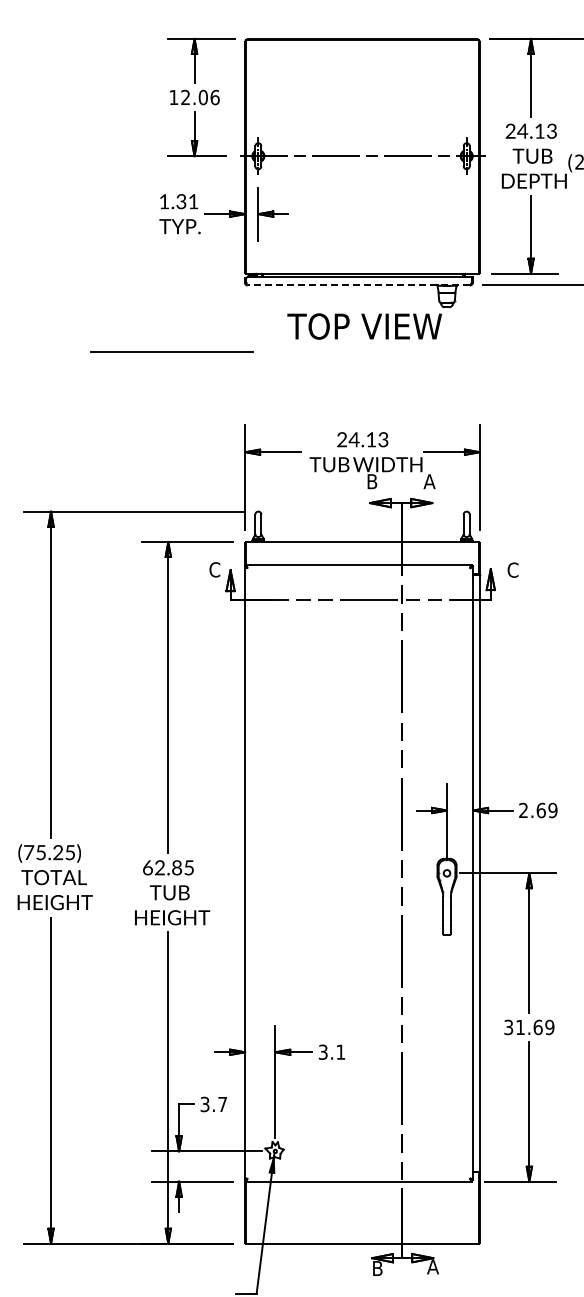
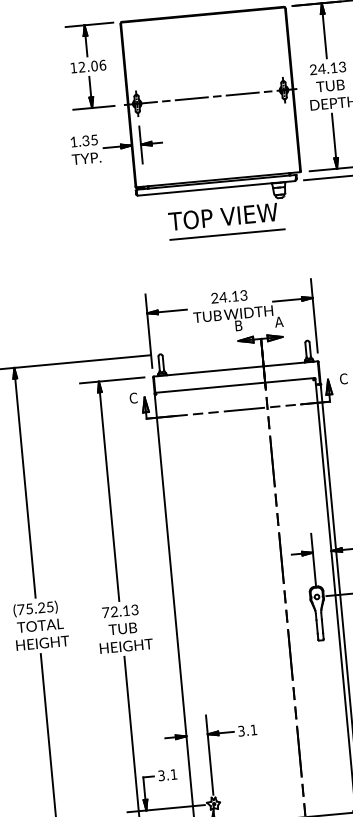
text: (193, 201) -> (94, 139), 1.31 -> 1.35
line: (358, 285) -> (216, 188), dashed -> solid
line: (171, 351) -> (226, 234), moved
text: (168, 867) -> (120, 611), 62.85 -> 72.13
text: (222, 1104) -> (173, 774), 3.7 -> 3.1

